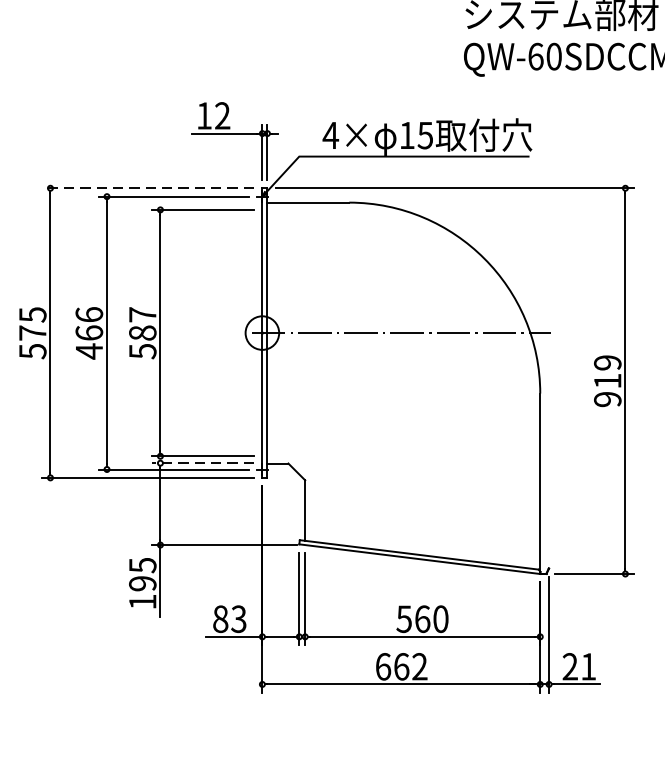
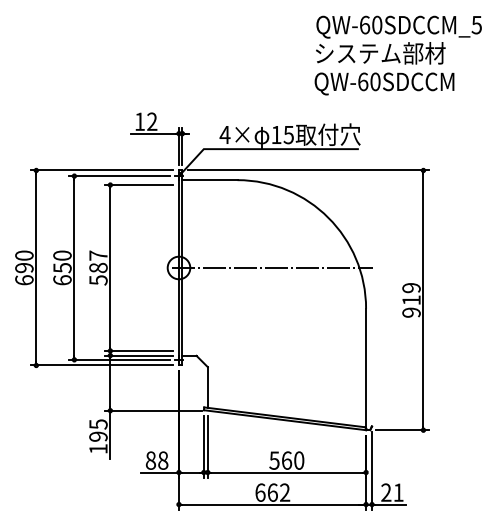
line: (147, 188) -> (101, 170), dashed -> solid
text: (32, 332) -> (24, 267), 575 -> 690
text: (89, 332) -> (62, 267), 466 -> 650
line: (202, 463) -> (138, 355), dashed -> solid
text: (239, 619) -> (163, 460), 83 -> 88

